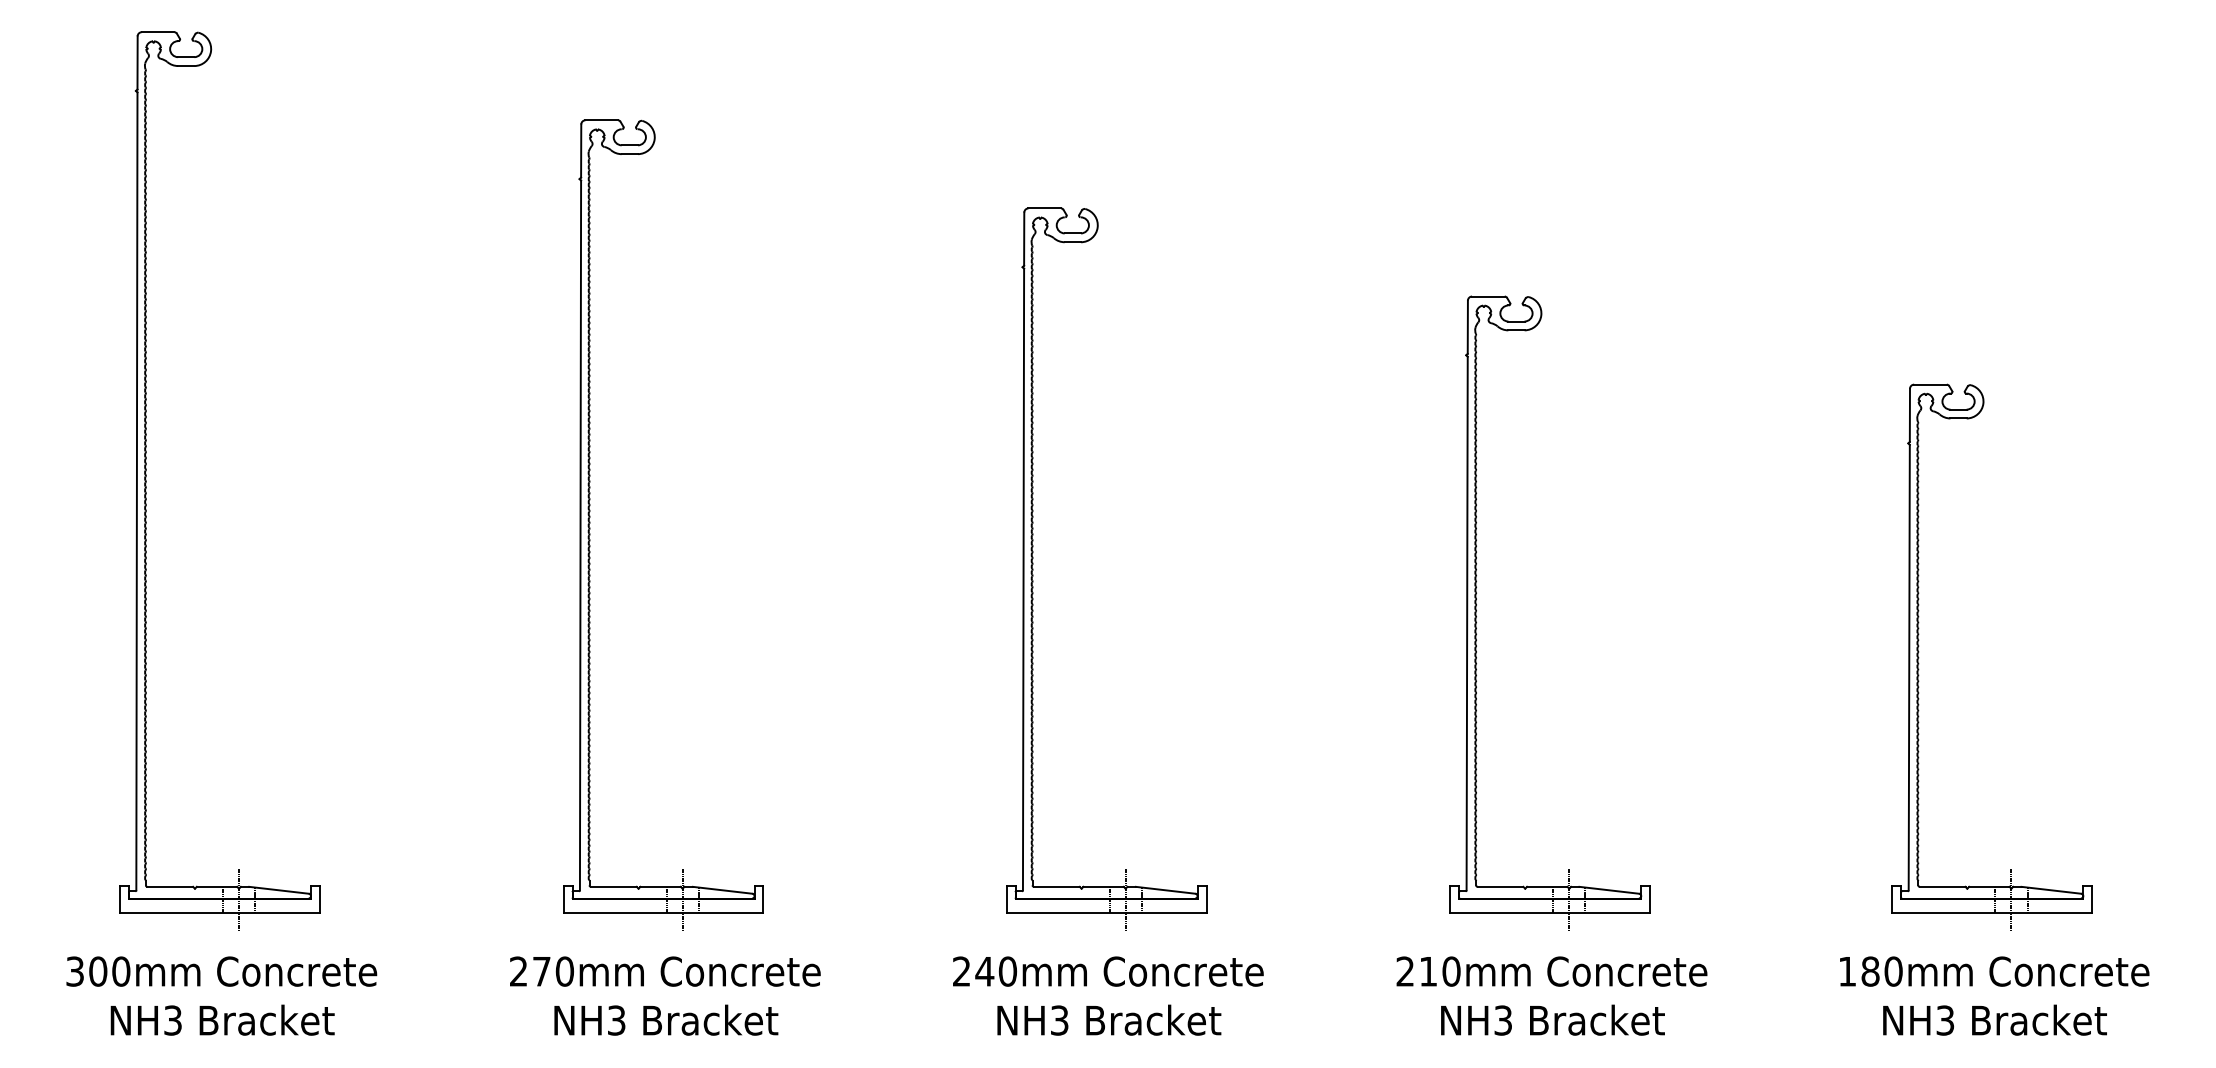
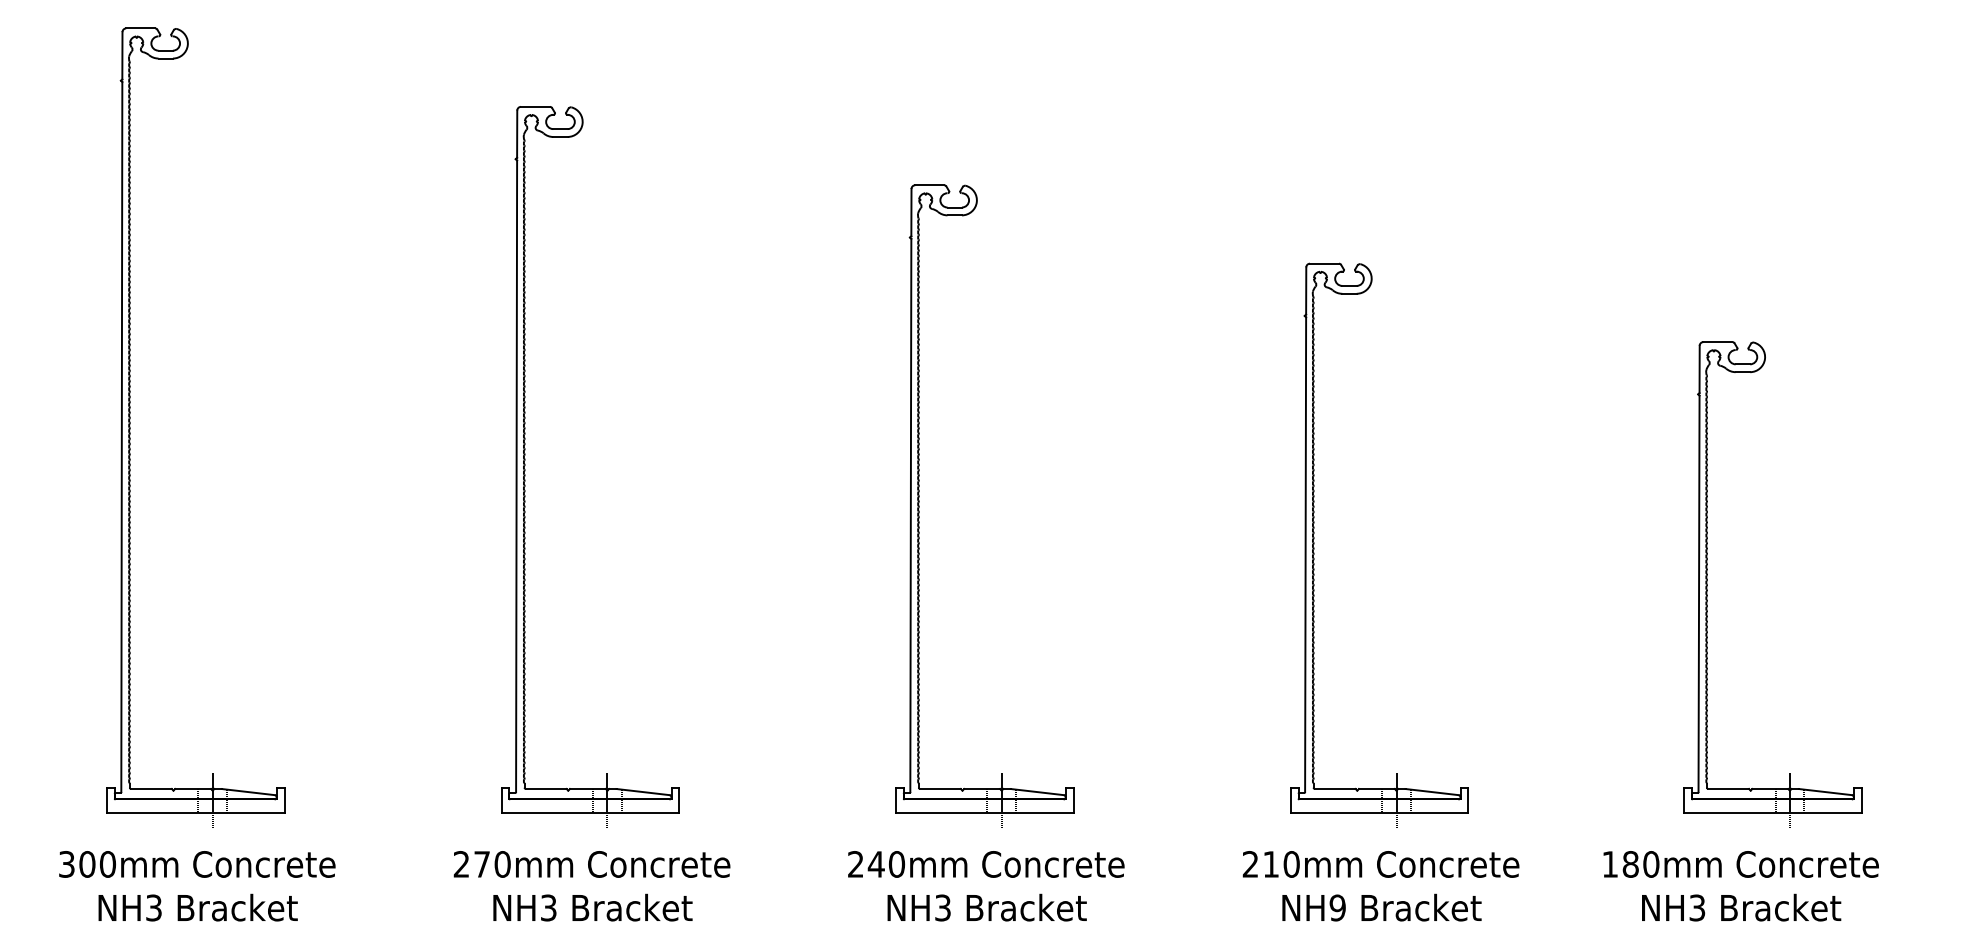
text: (1994, 995) -> (1741, 885), moved
text: (1503, 1020) -> (1337, 907), NH3 -> NH9

